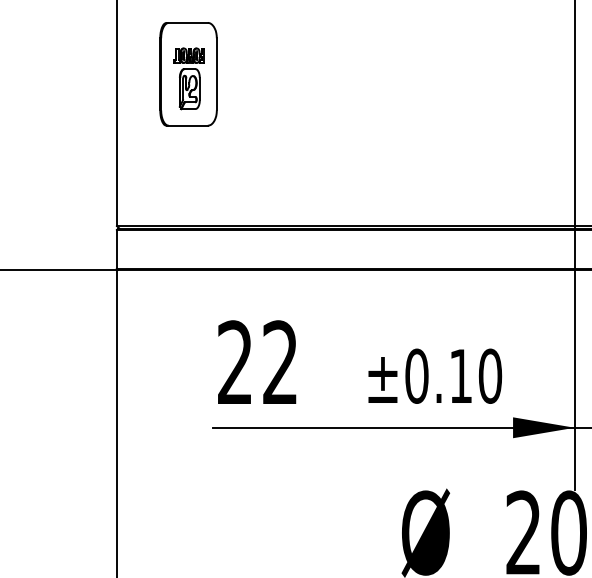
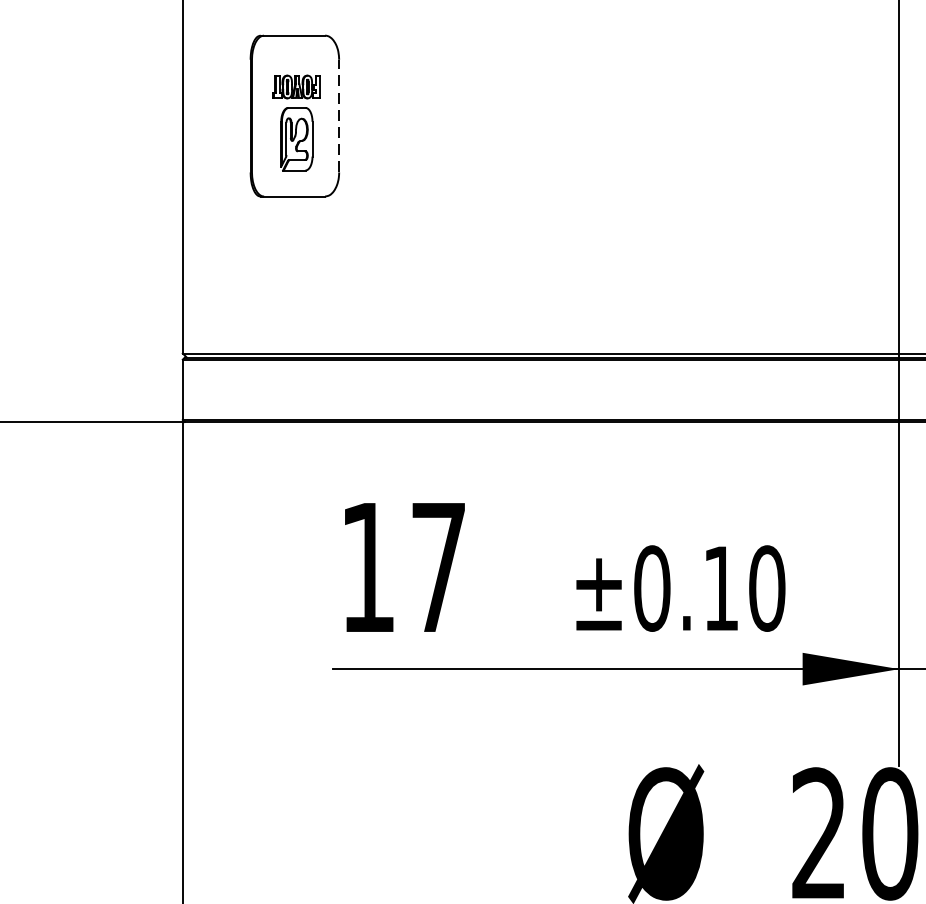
line: (216, 73) -> (338, 114), solid -> dashed
text: (257, 361) -> (402, 565), 22 -> 17

